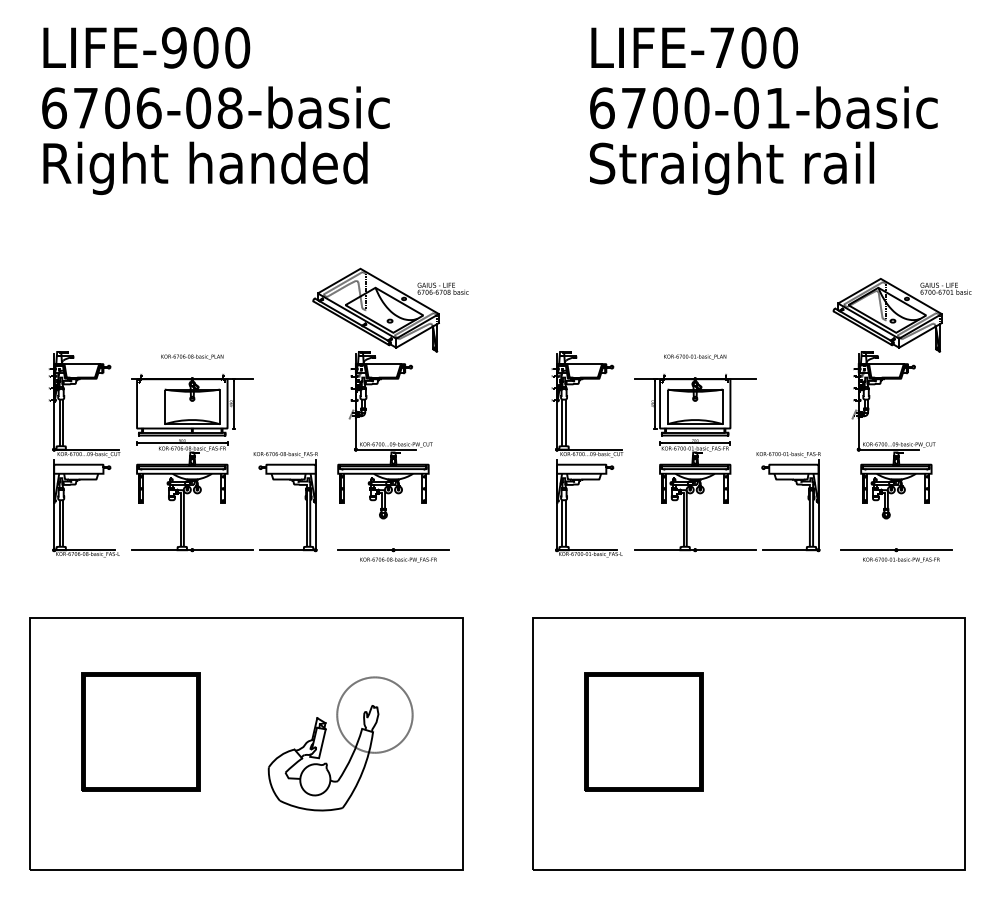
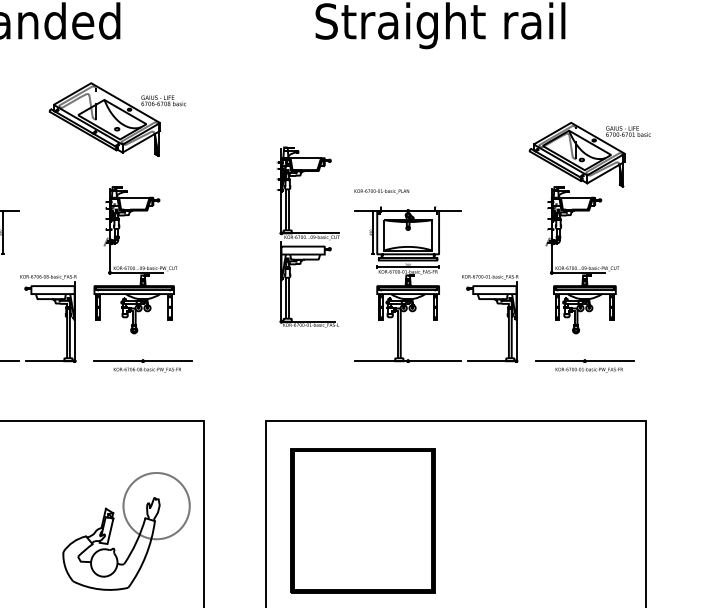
part: (390, 309) -> (117, 119), moved
text: (695, 356) -> (382, 191), moved
part: (587, 454) -> (308, 237), moved
part: (643, 731) -> (362, 520), size x1.4
part: (340, 743) -> (126, 531), moved

